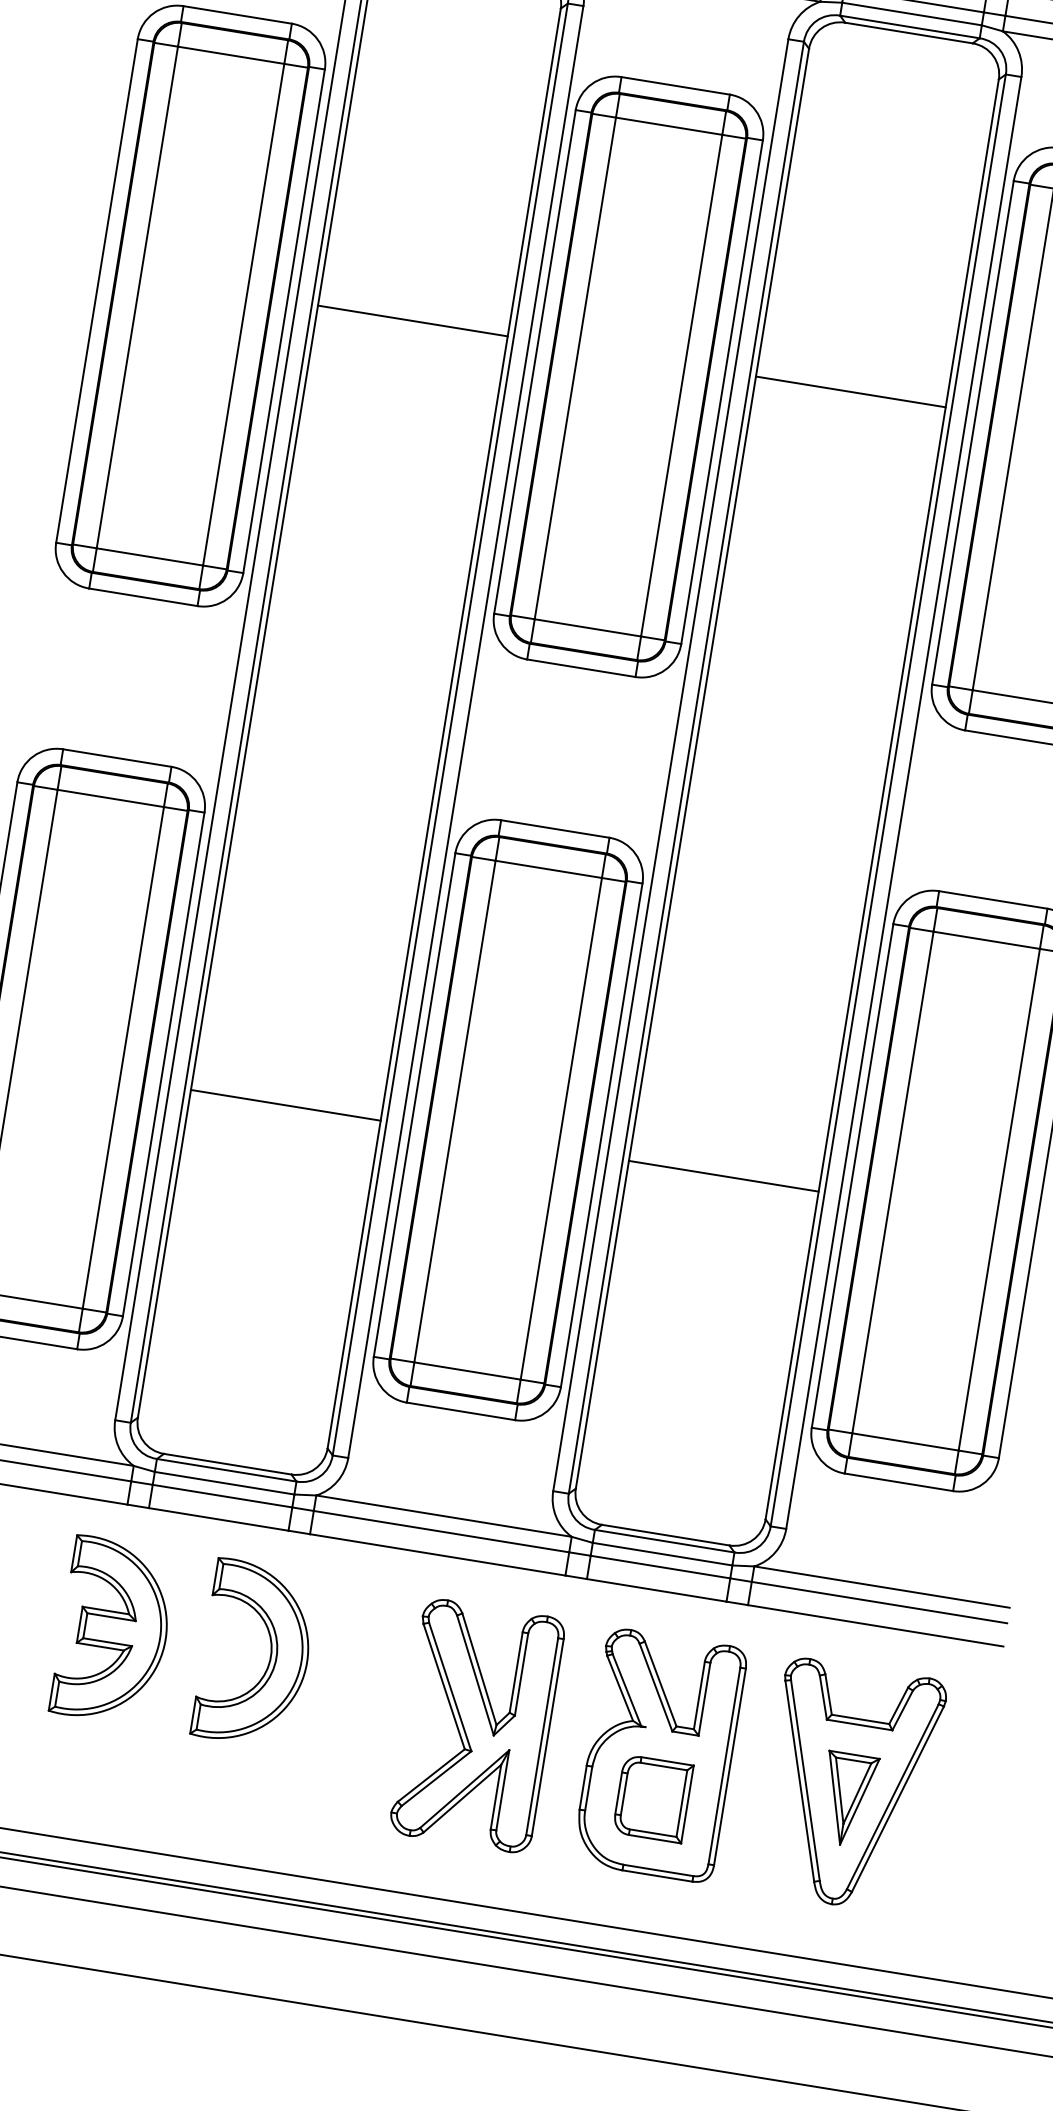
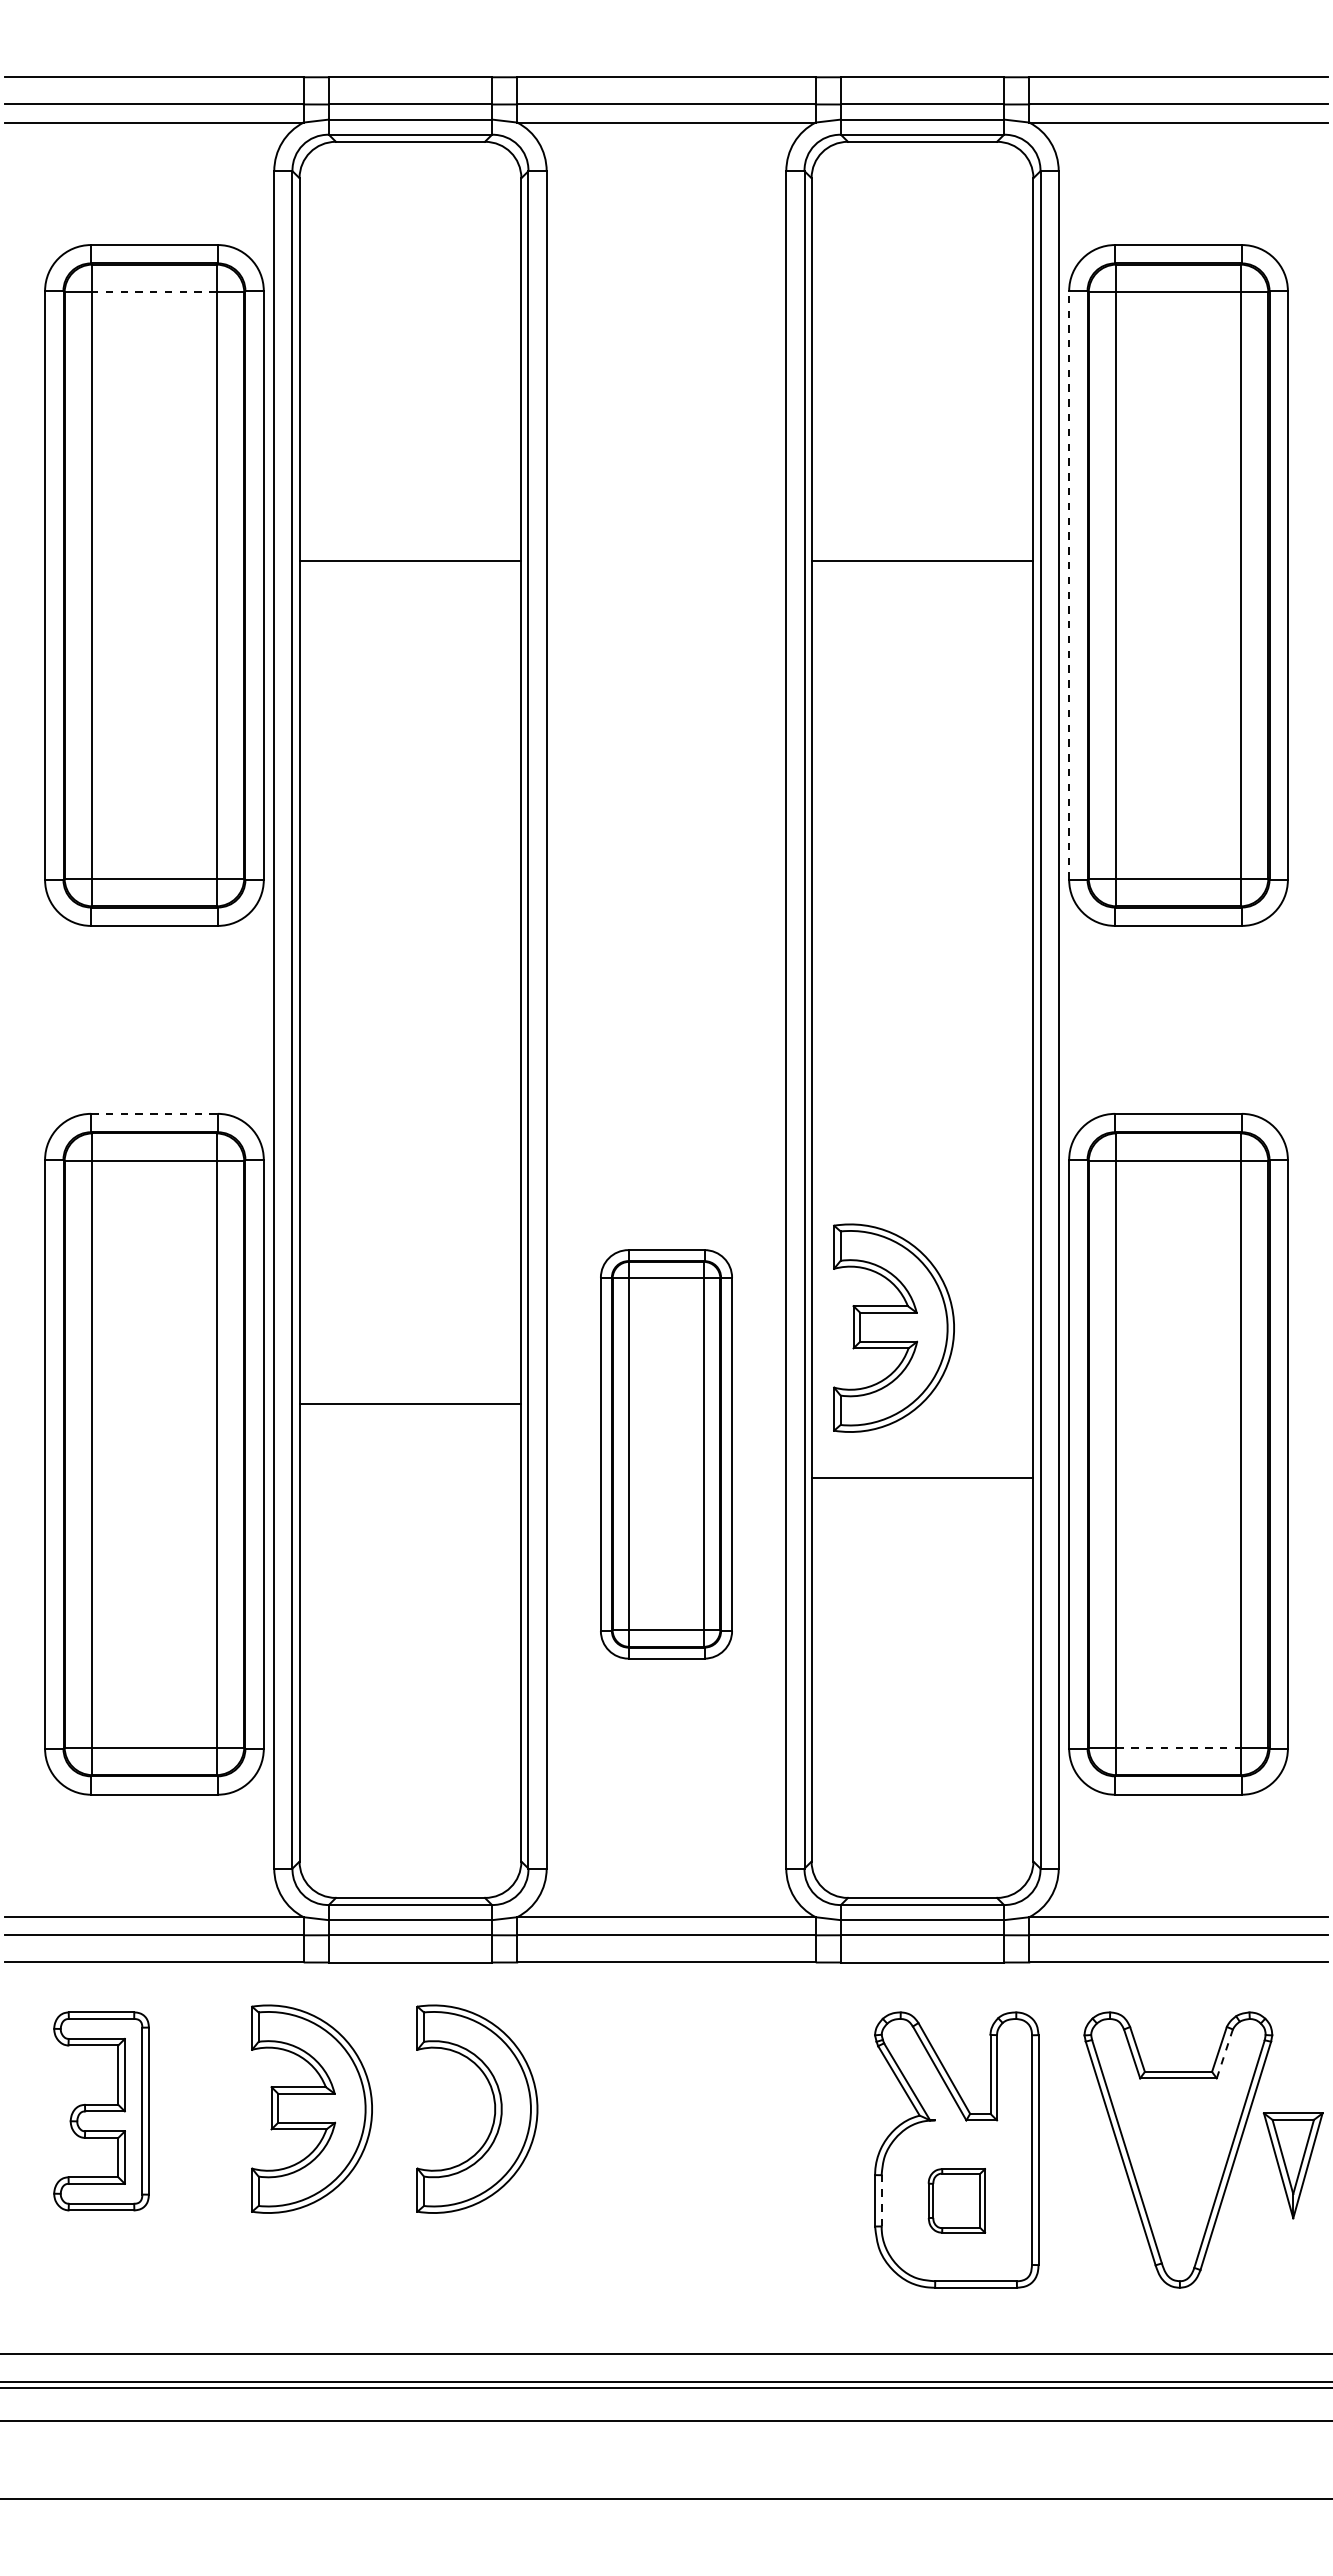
line: (230, 55) -> (153, 292), solid -> dashed
part: (628, 377) -> (666, 585), removed
line: (973, 432) -> (1069, 584), solid -> dashed
line: (117, 757) -> (154, 1113), solid -> dashed
part: (719, 1043) -> (893, 1327), added
line: (285, 1105) -> (410, 1404), moved
part: (508, 1120) -> (666, 1454), size x0.6
line: (906, 1442) -> (1179, 1747), solid -> dashed
line: (902, 1710) -> (1224, 2053), solid -> dashed
part: (476, 1725) -> (742, 2149), removed
line: (588, 1788) -> (881, 2200), solid -> dashed
part: (652, 1798) -> (956, 2200), size x0.7
part: (846, 1799) -> (1292, 2165), moved

